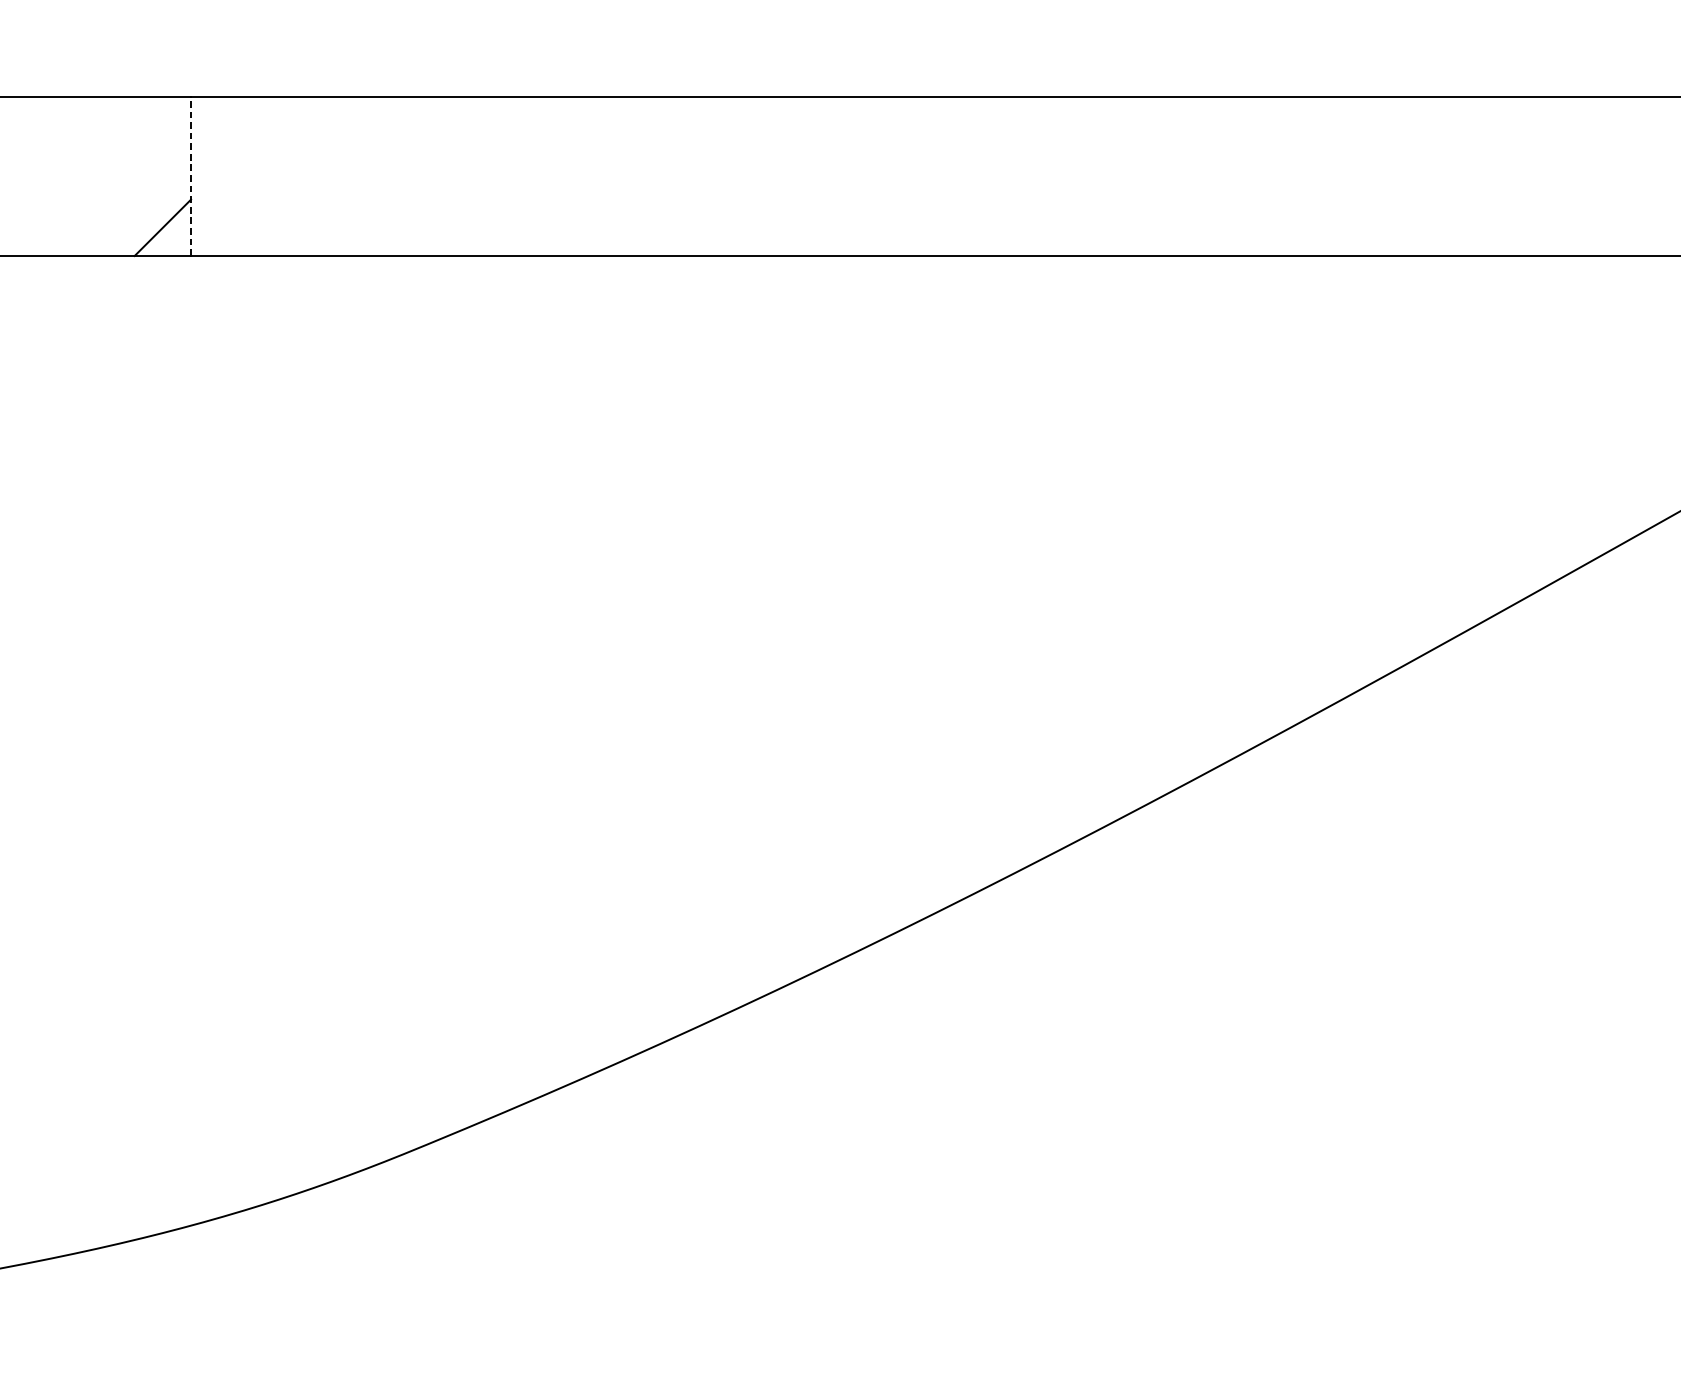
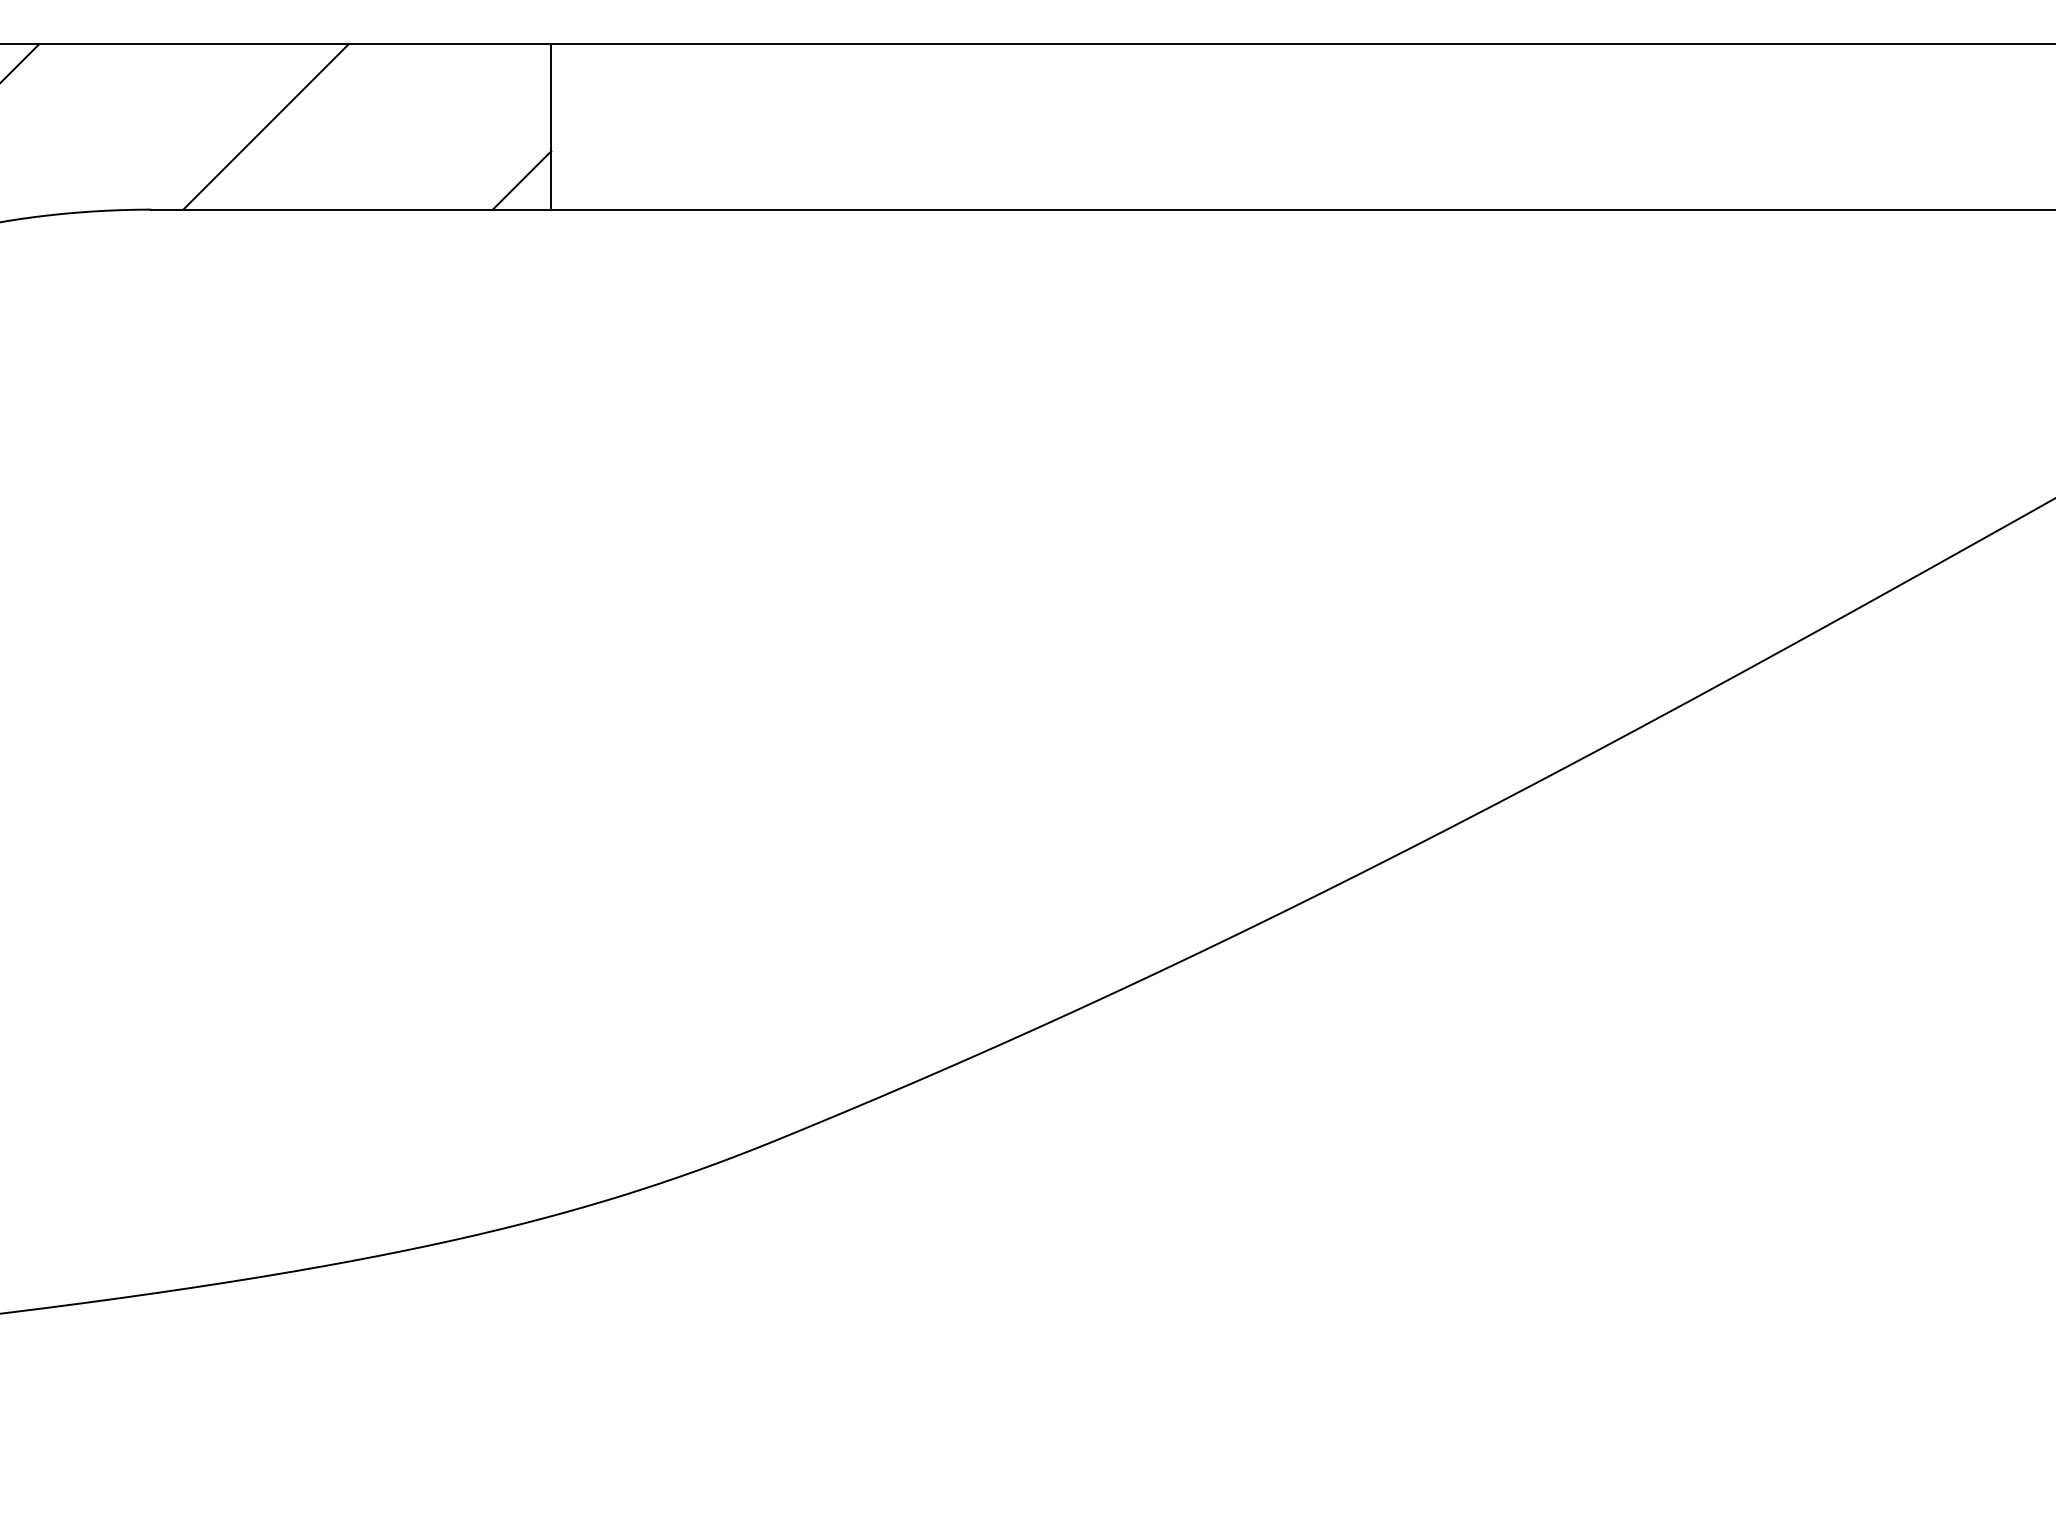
line: (191, 175) -> (551, 126), dashed -> solid

